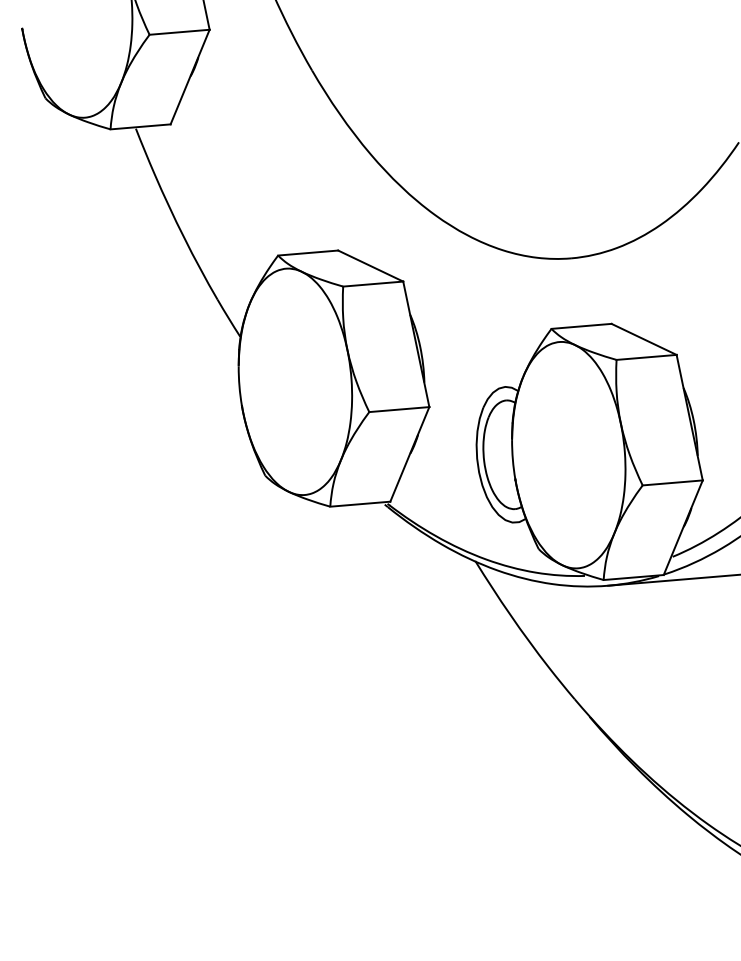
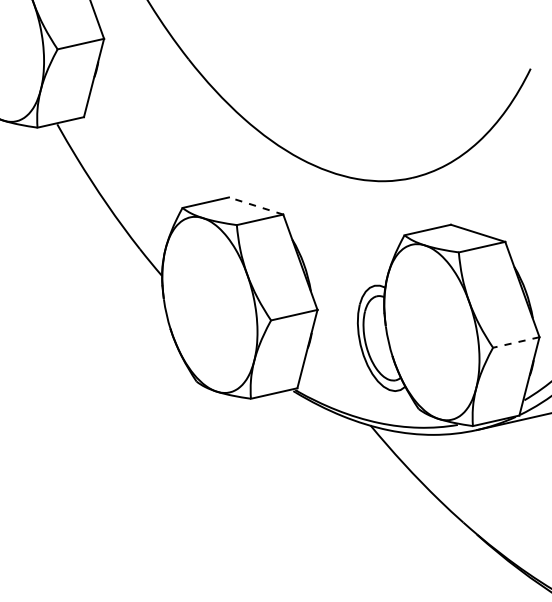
line: (370, 265) -> (255, 205), solid -> dashed
line: (672, 482) -> (516, 342), solid -> dashed

